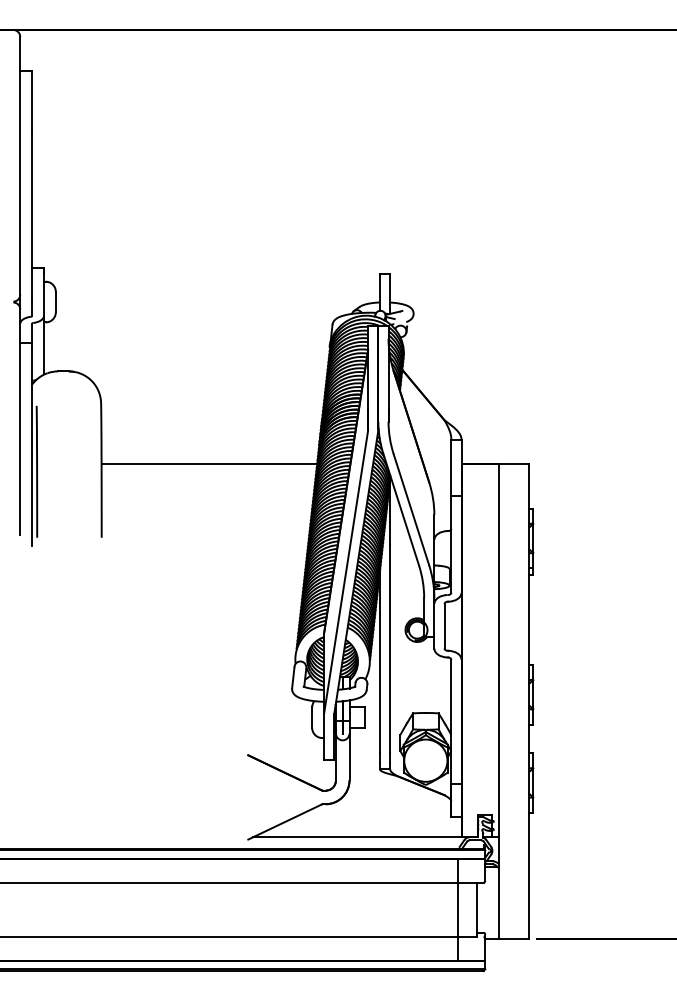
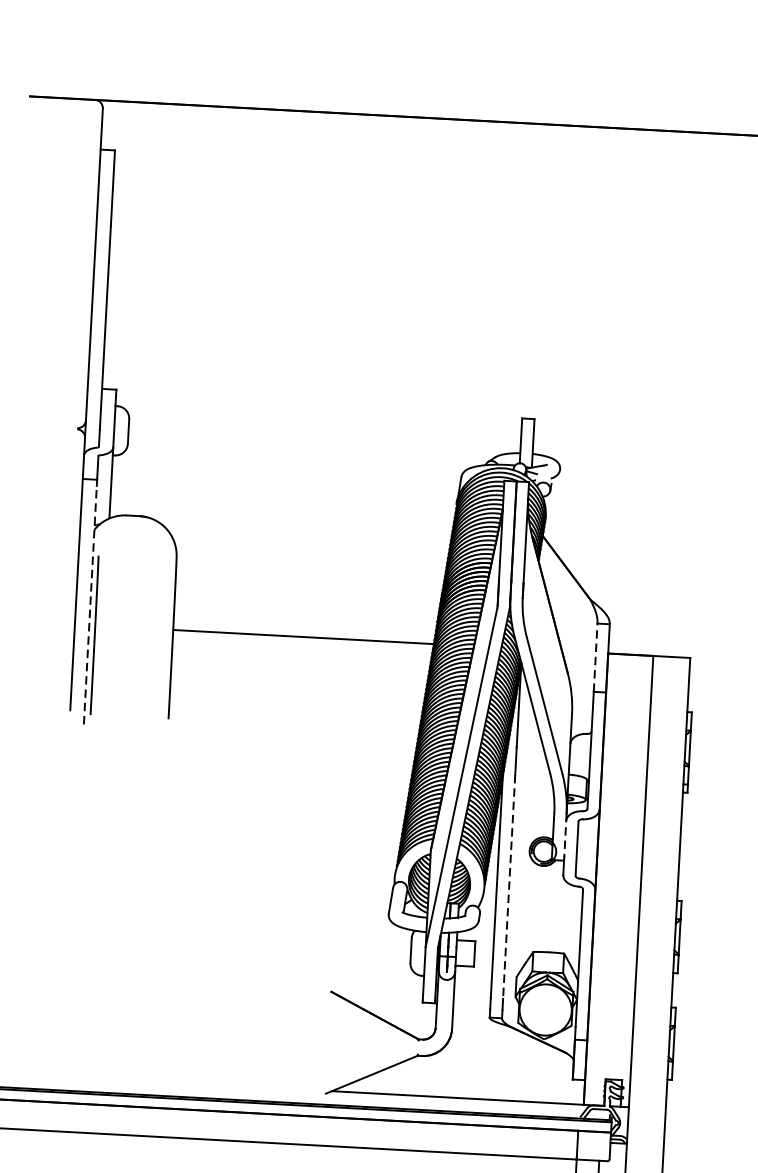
line: (32, 447) -> (90, 605), solid -> dashed
line: (451, 467) -> (595, 657), solid -> dashed
line: (434, 615) -> (565, 835), solid -> dashed
line: (390, 660) -> (509, 886), solid -> dashed

